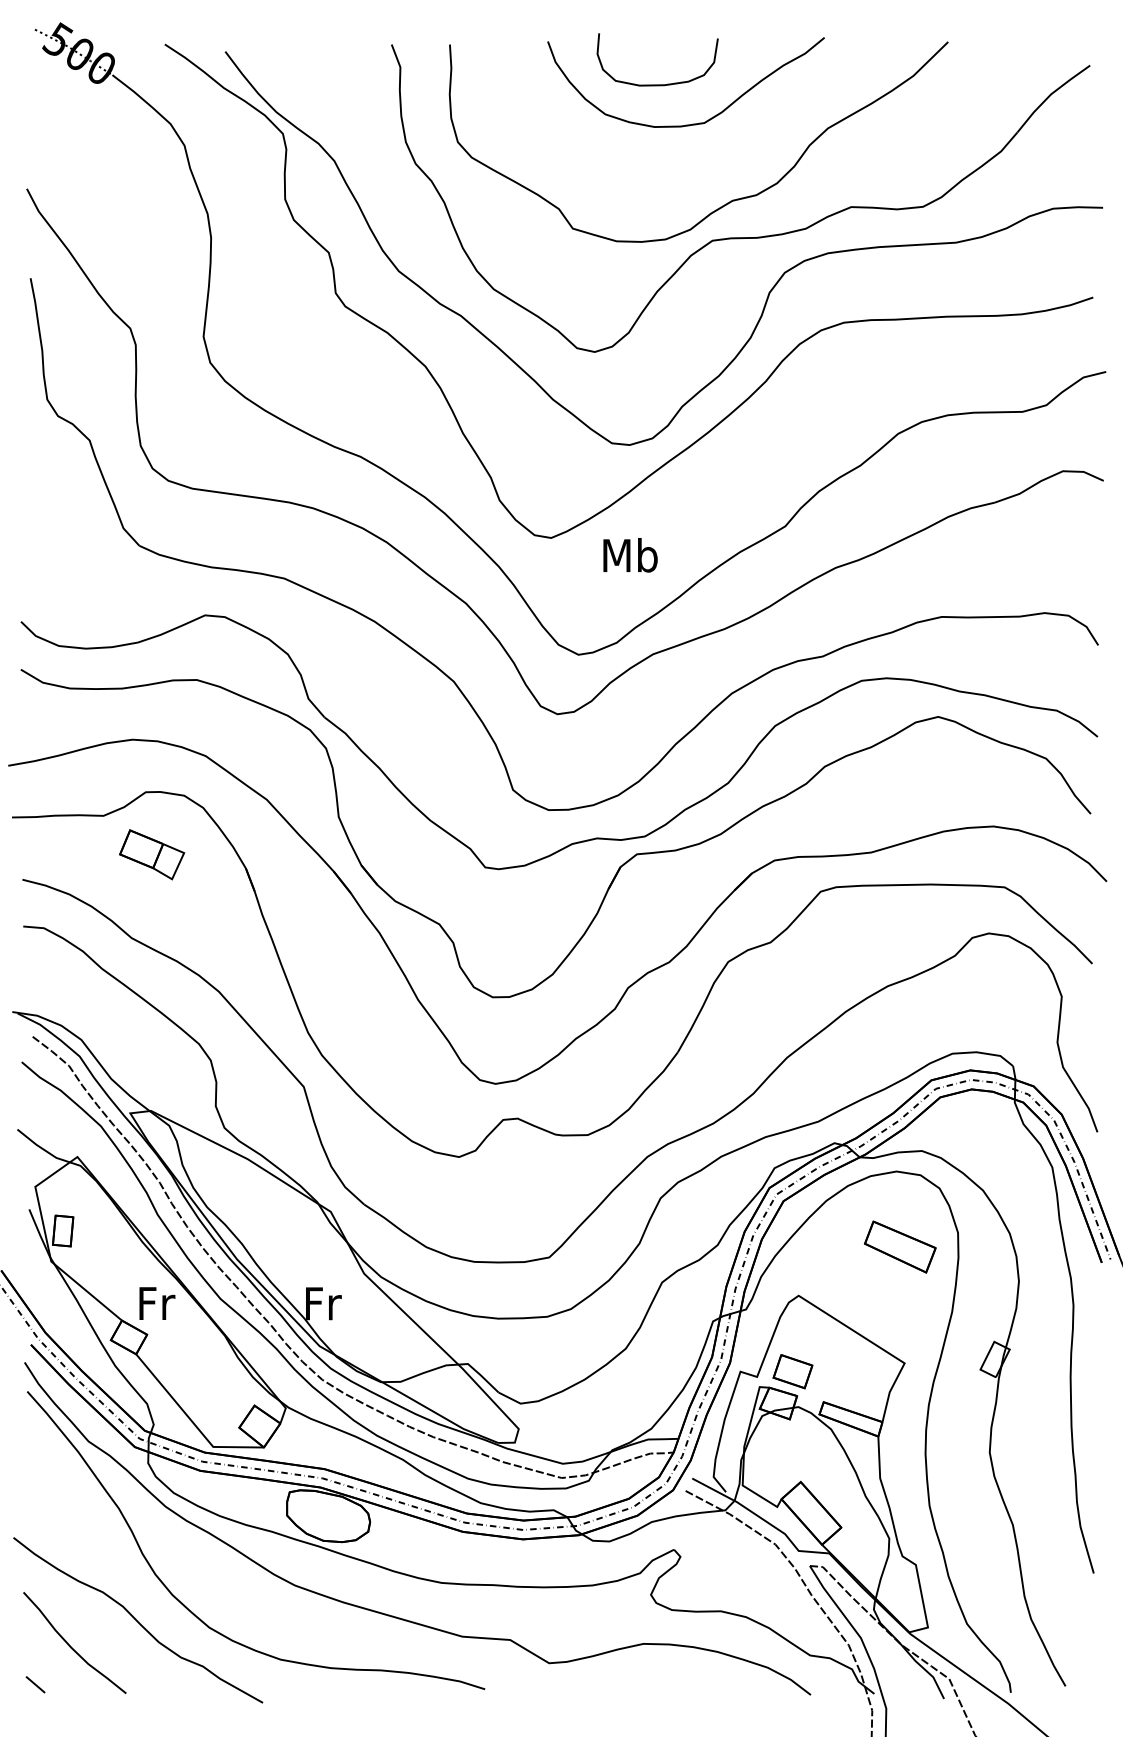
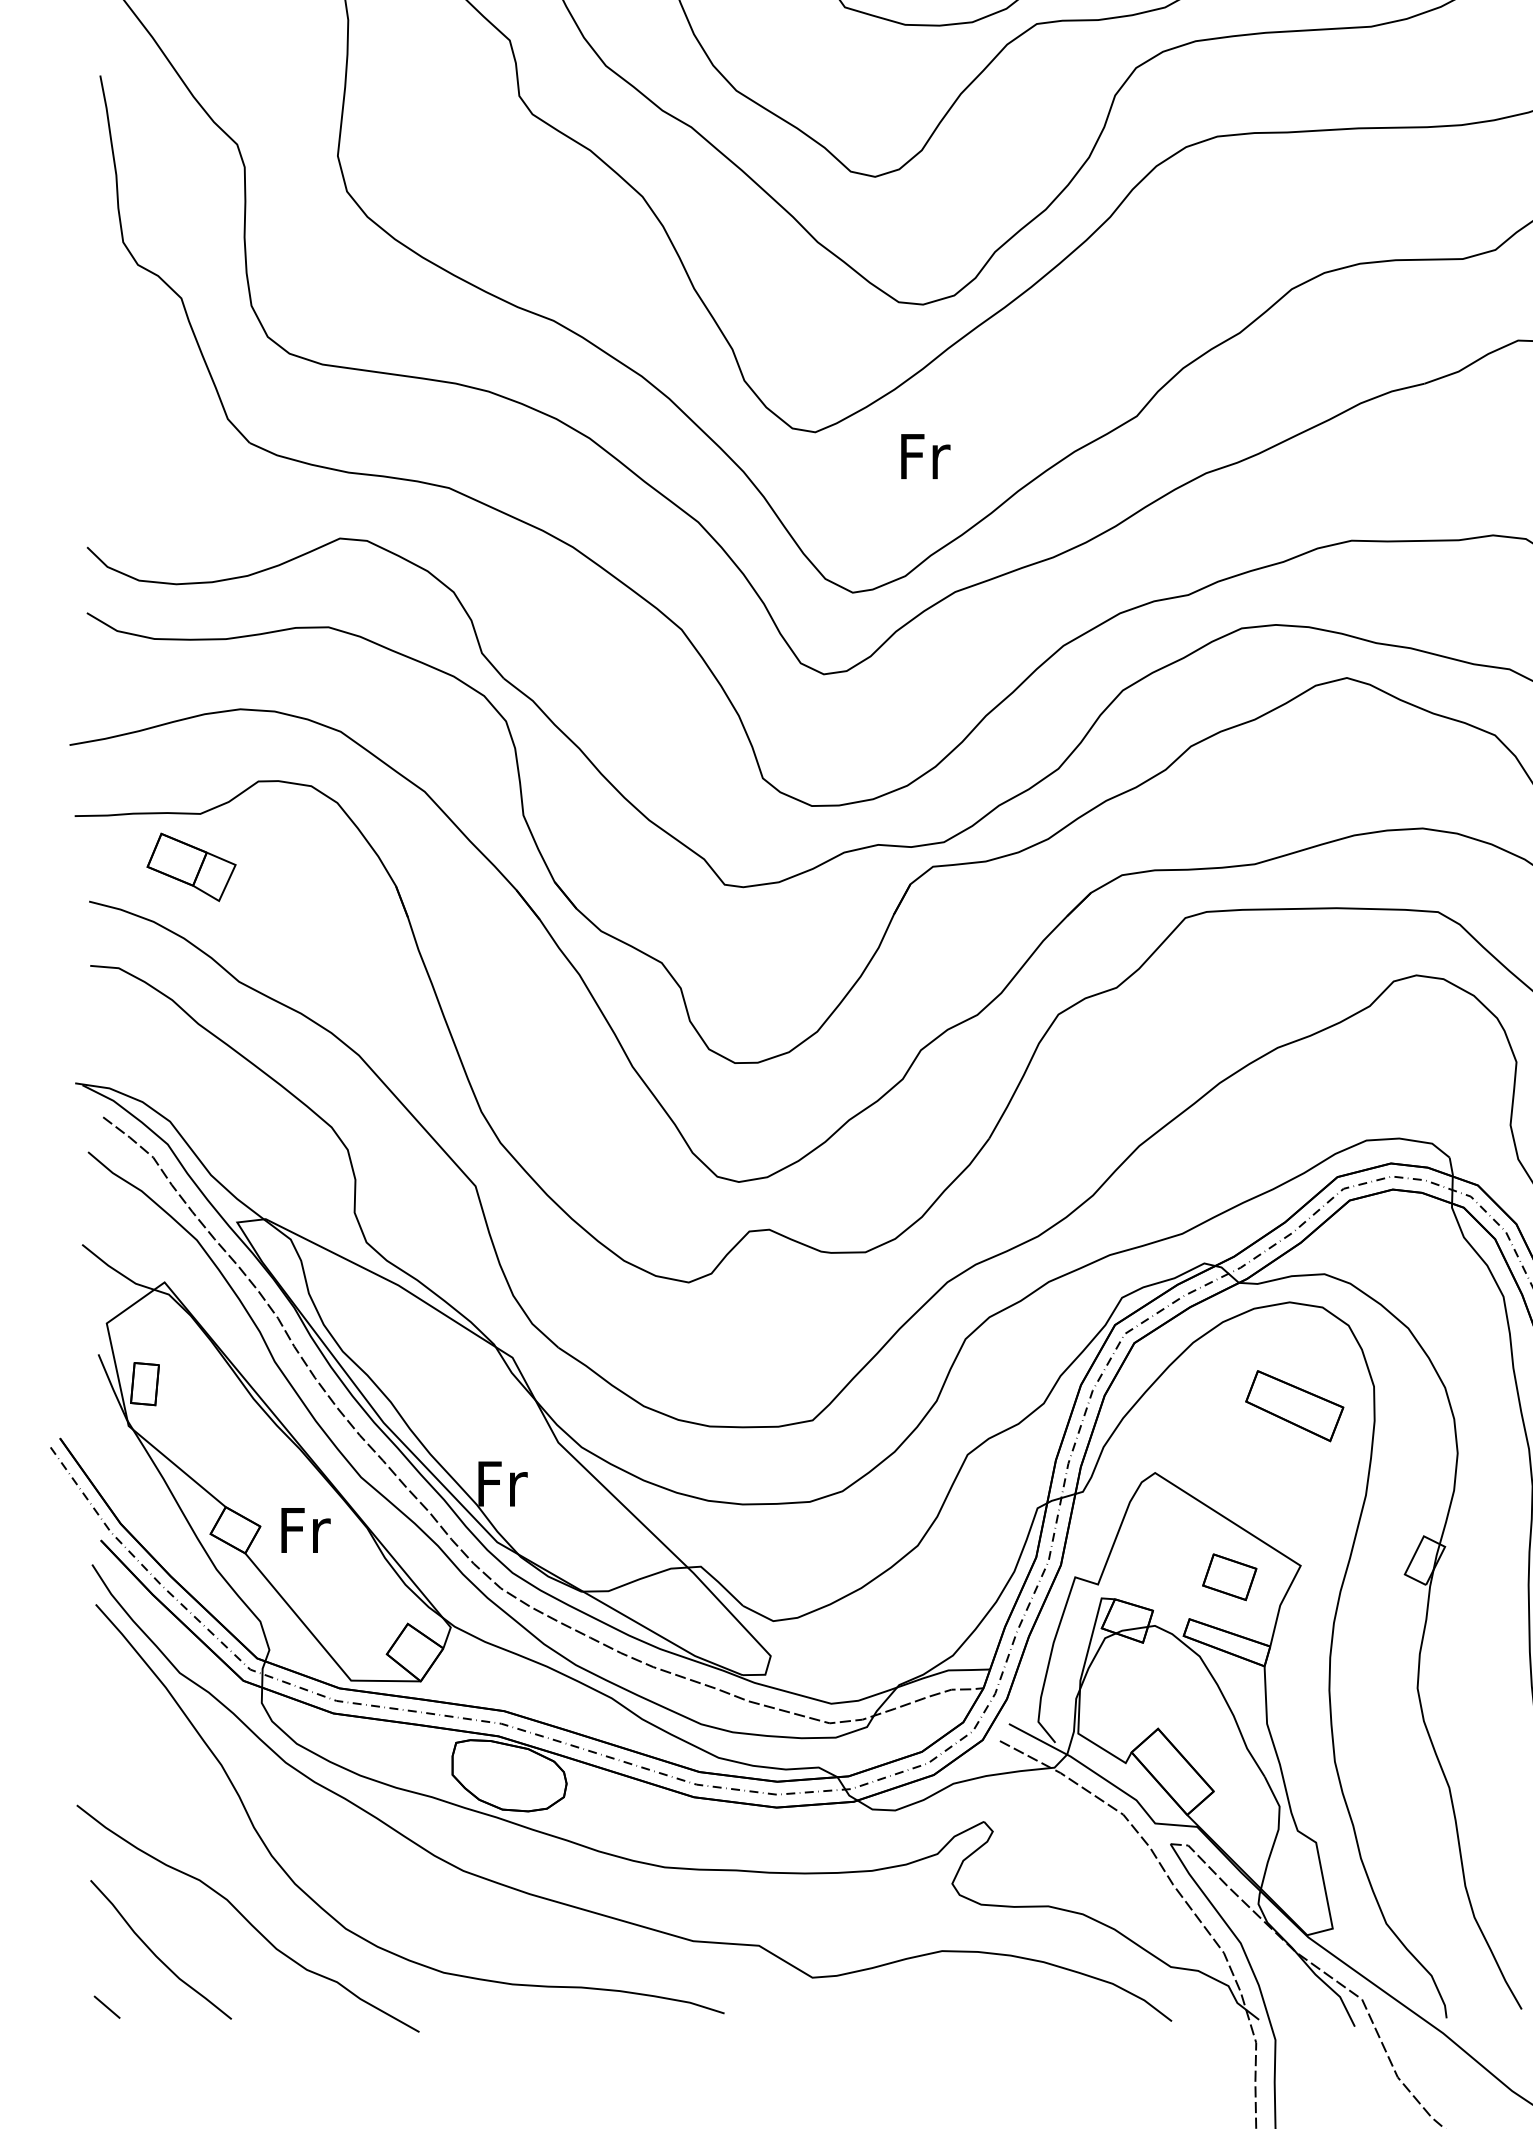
text: (630, 555) -> (924, 456), Mb -> Fr
part: (152, 854) -> (192, 866), moved
text: (157, 1303) -> (306, 1530), moved
part: (792, 1371) -> (1229, 1577), moved

